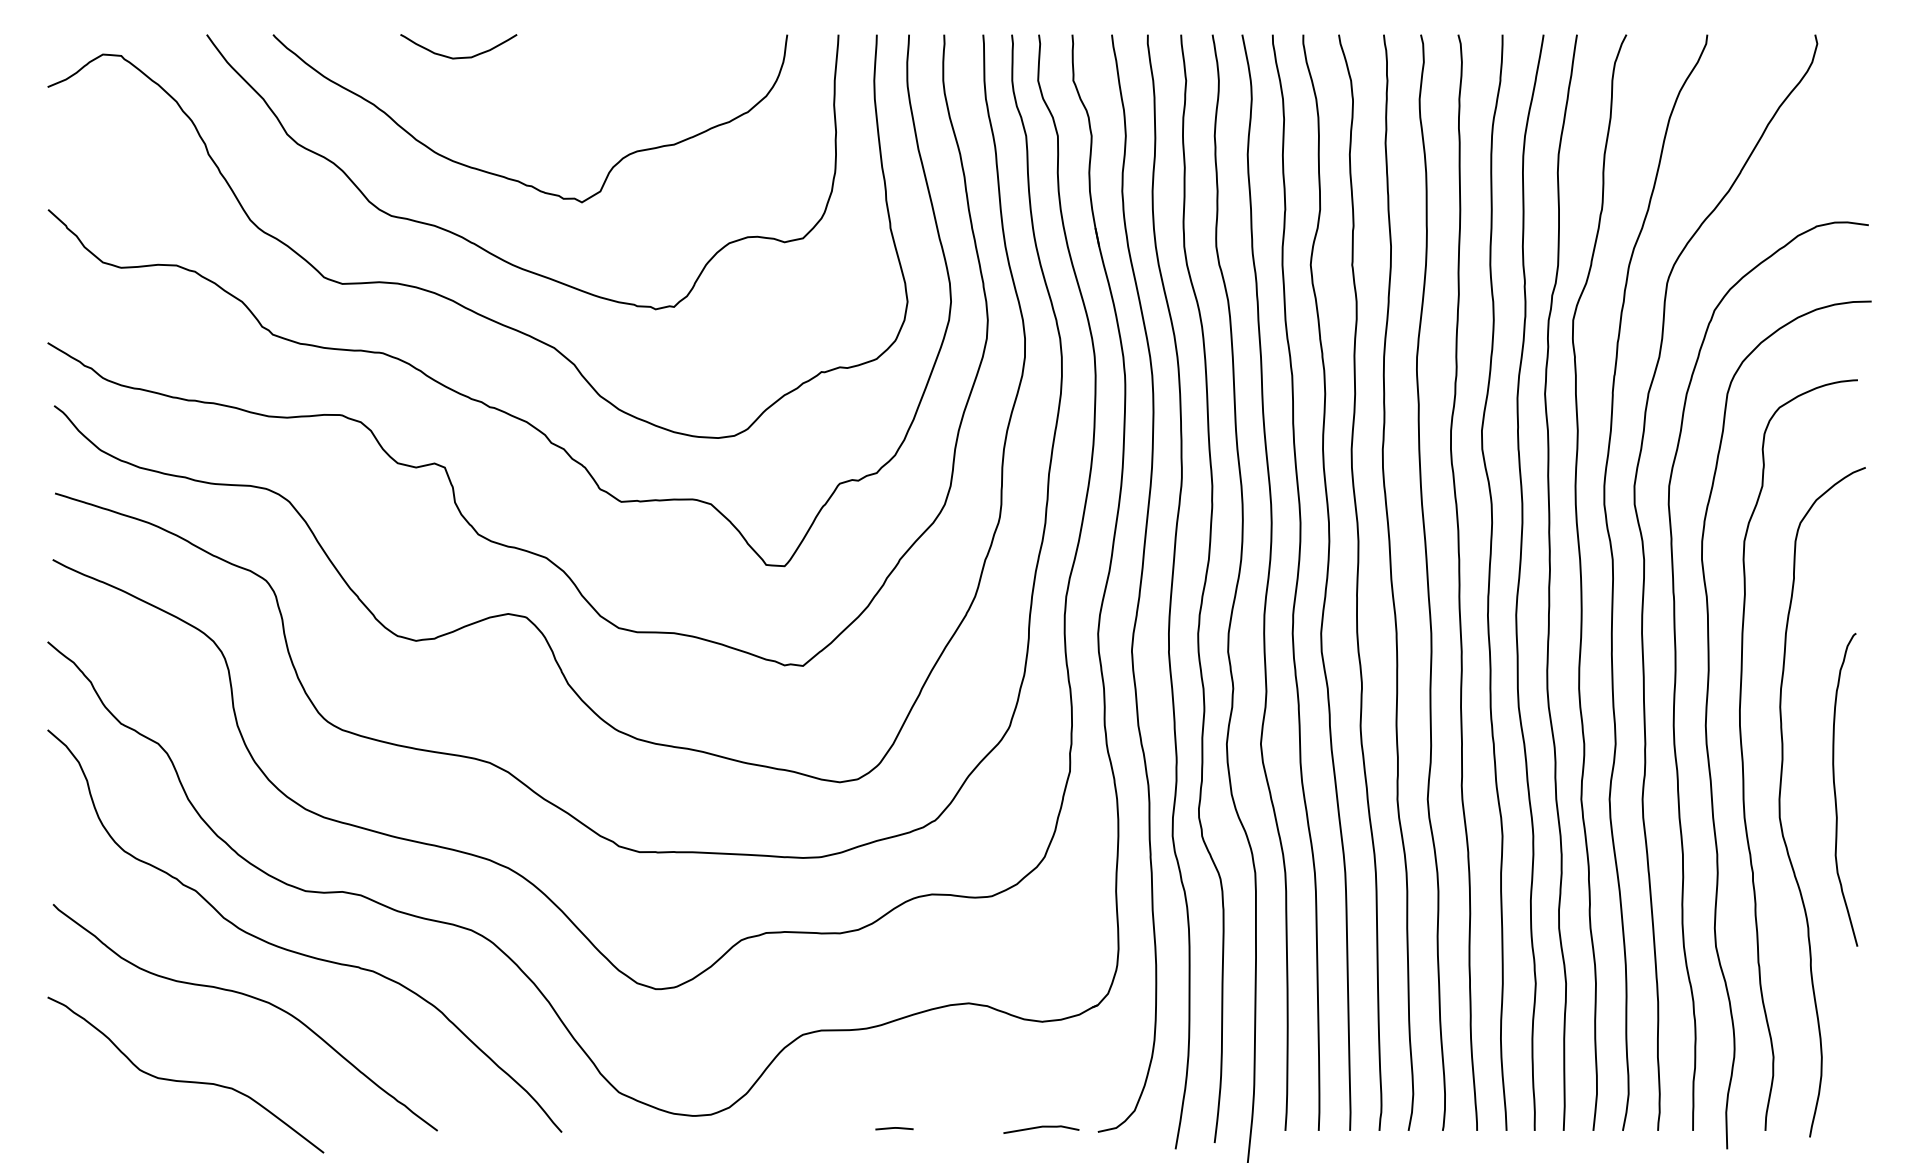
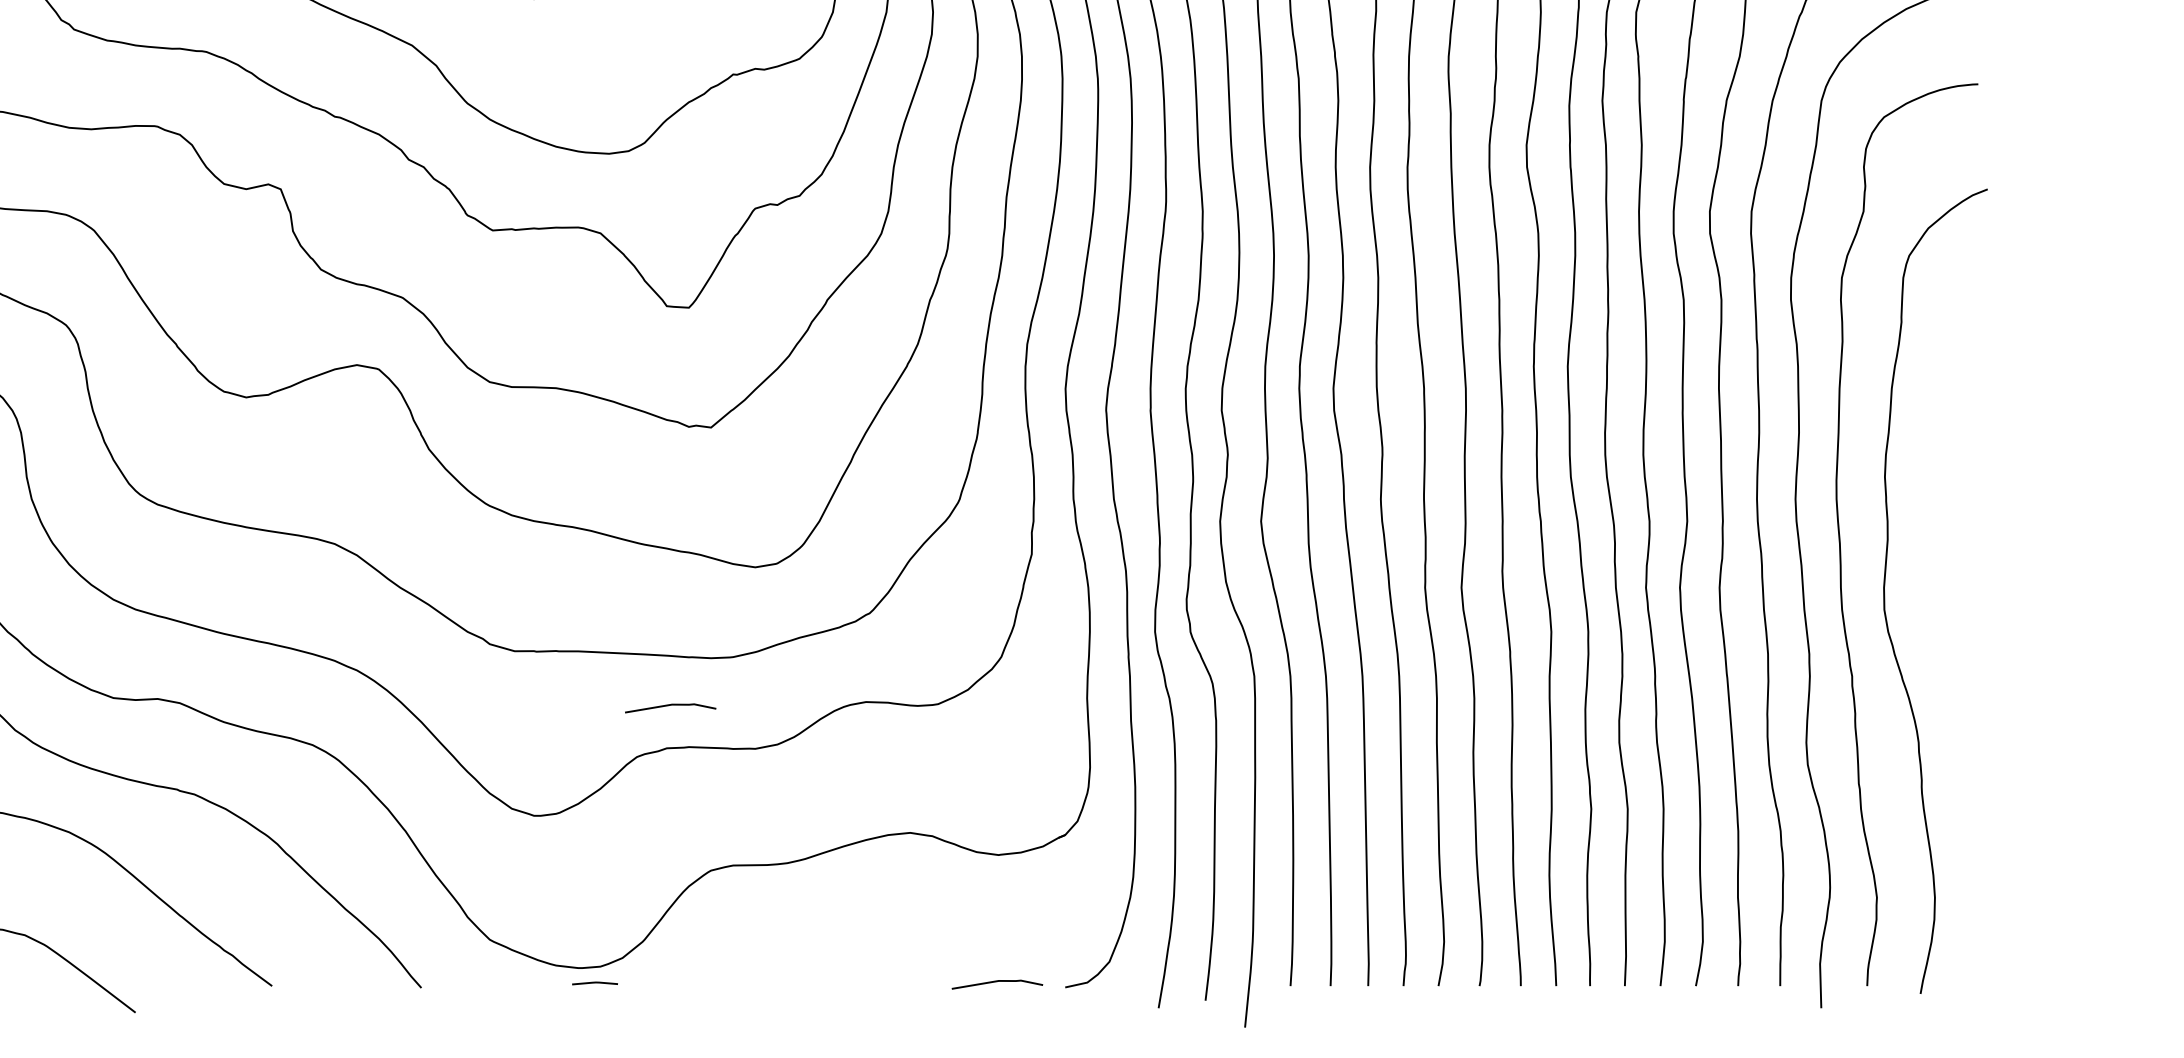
curve: (1835, 789) -> (1951, 575), removed
line: (769, 897) -> (670, 705), added
line: (894, 1128) -> (595, 983), moved

